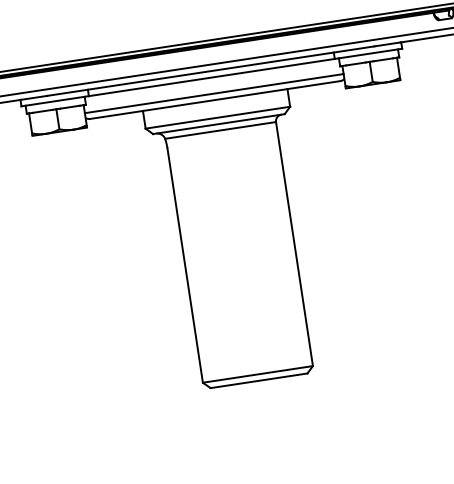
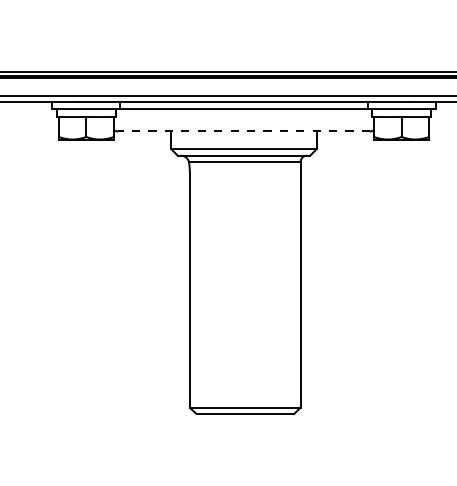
line: (213, 93) -> (243, 124), removed
line: (215, 100) -> (244, 131), solid -> dashed

